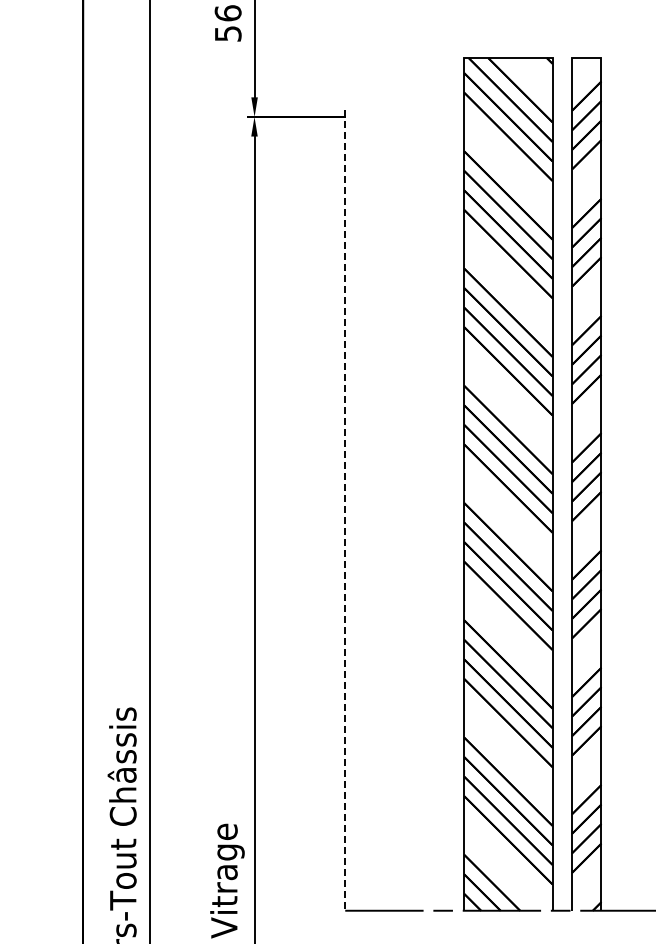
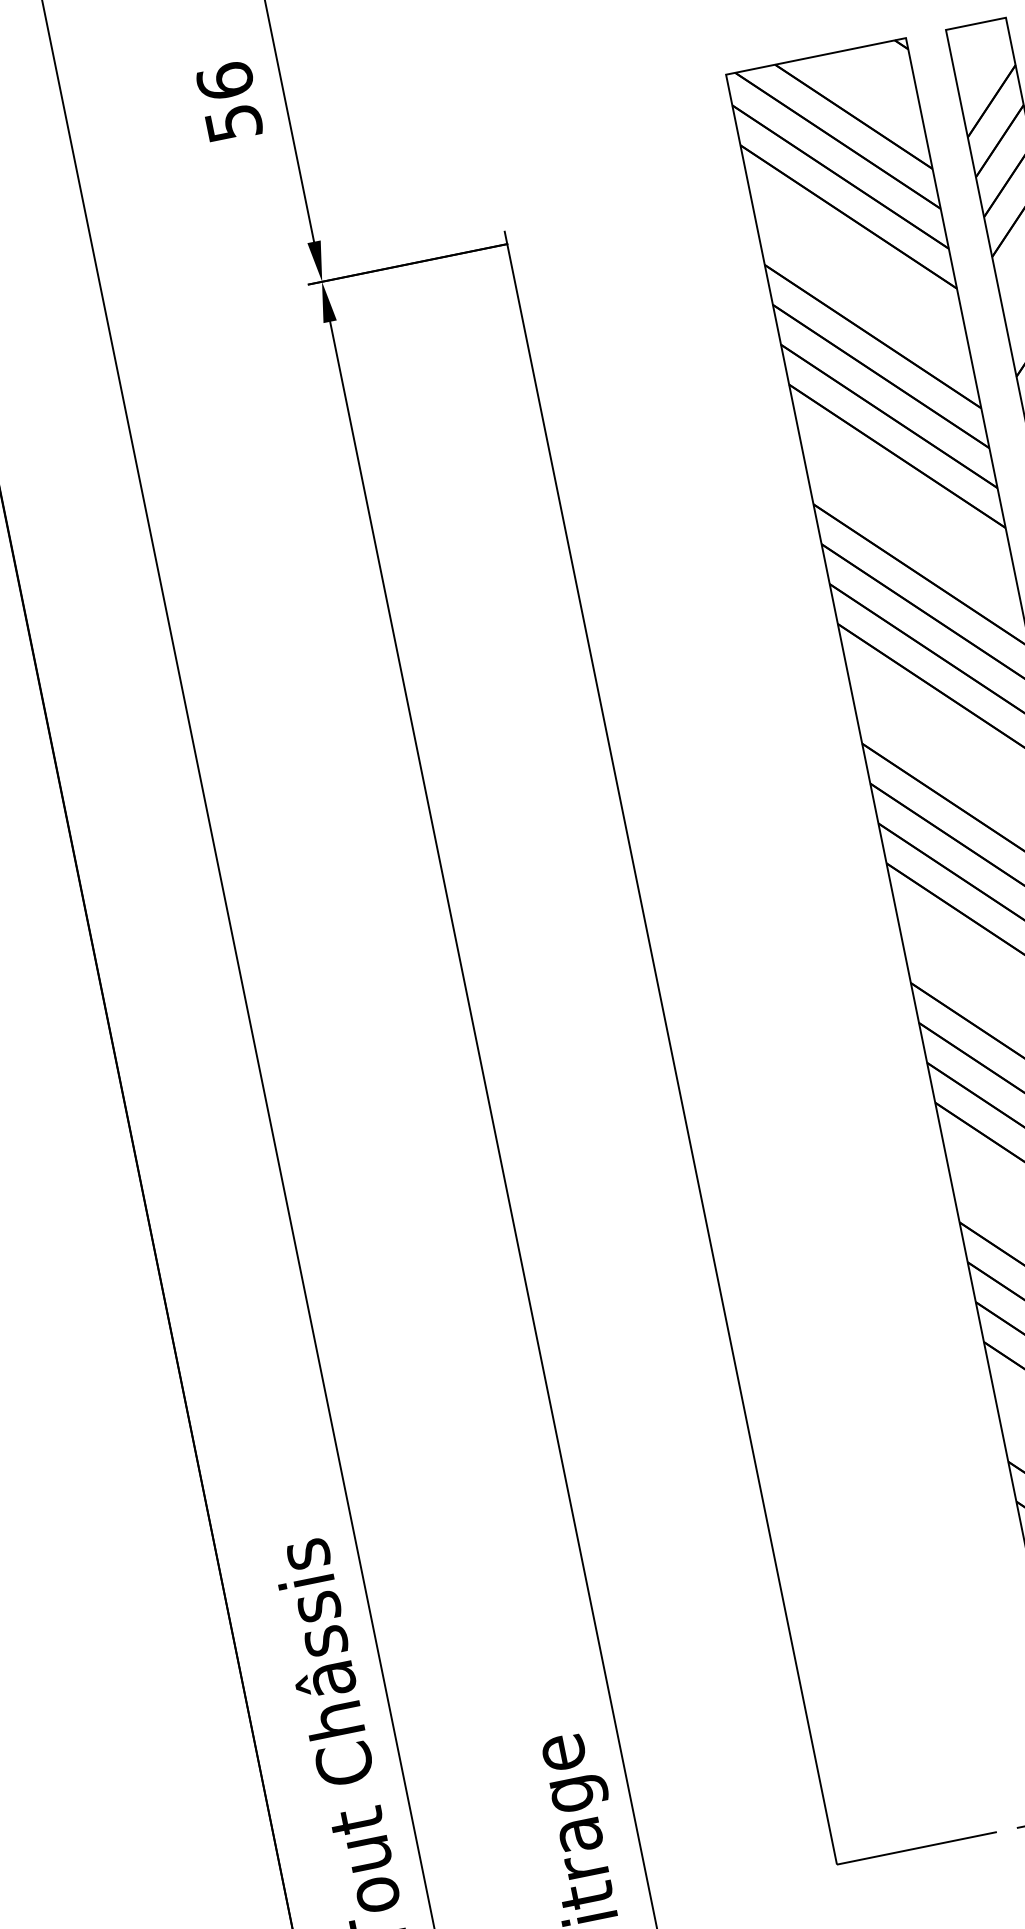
line: (345, 511) -> (671, 1049), dashed -> solid

